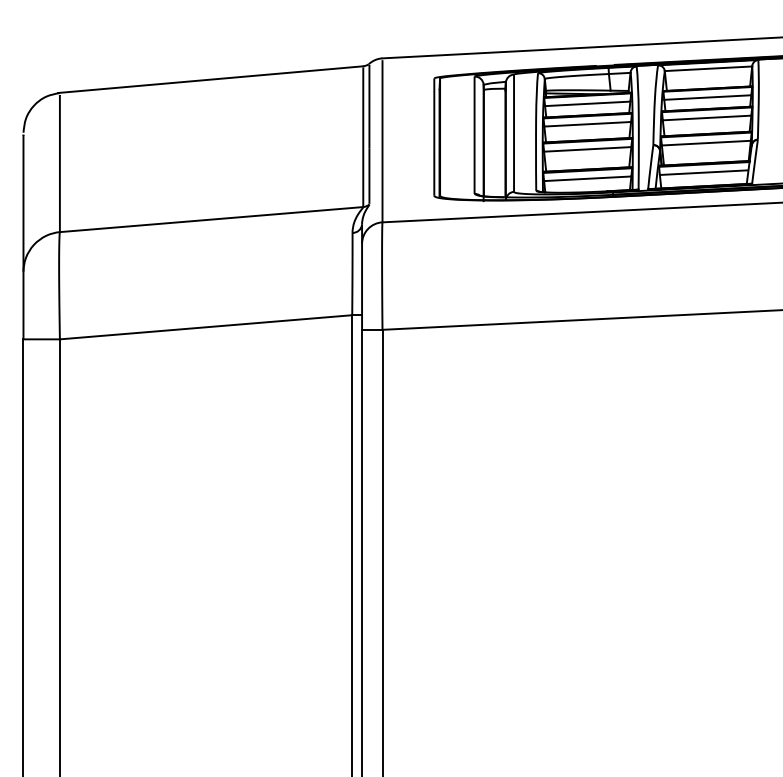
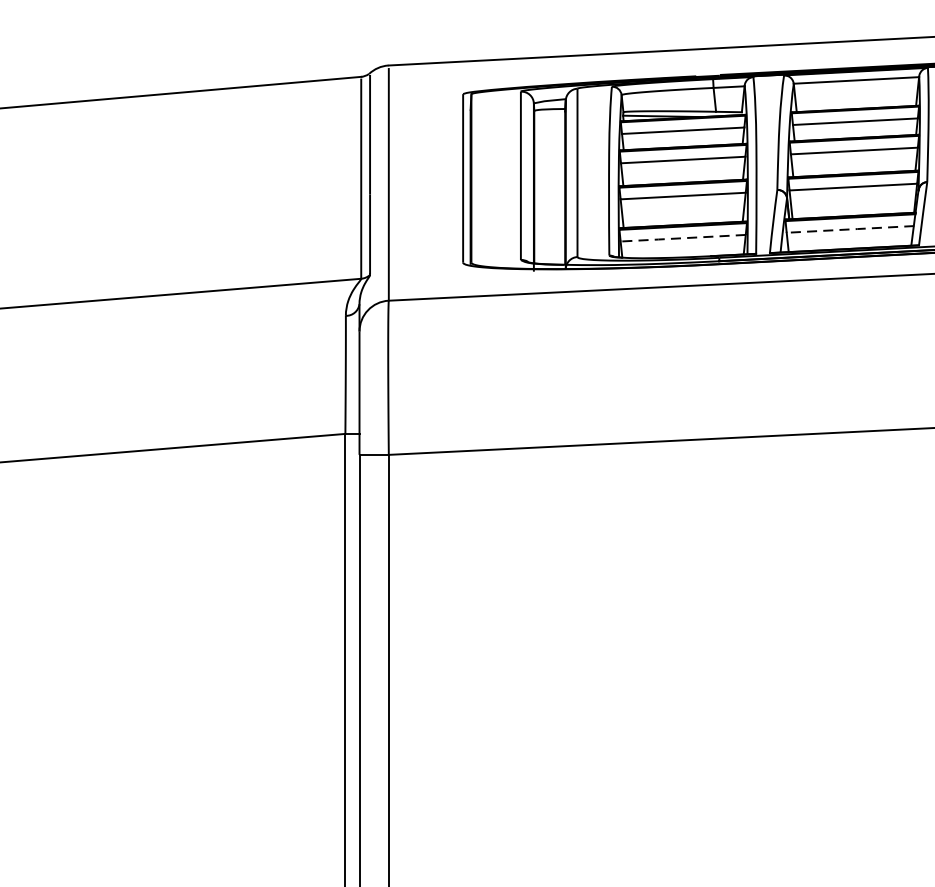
line: (704, 172) -> (850, 229), solid -> dashed
line: (586, 178) -> (681, 237), solid -> dashed

